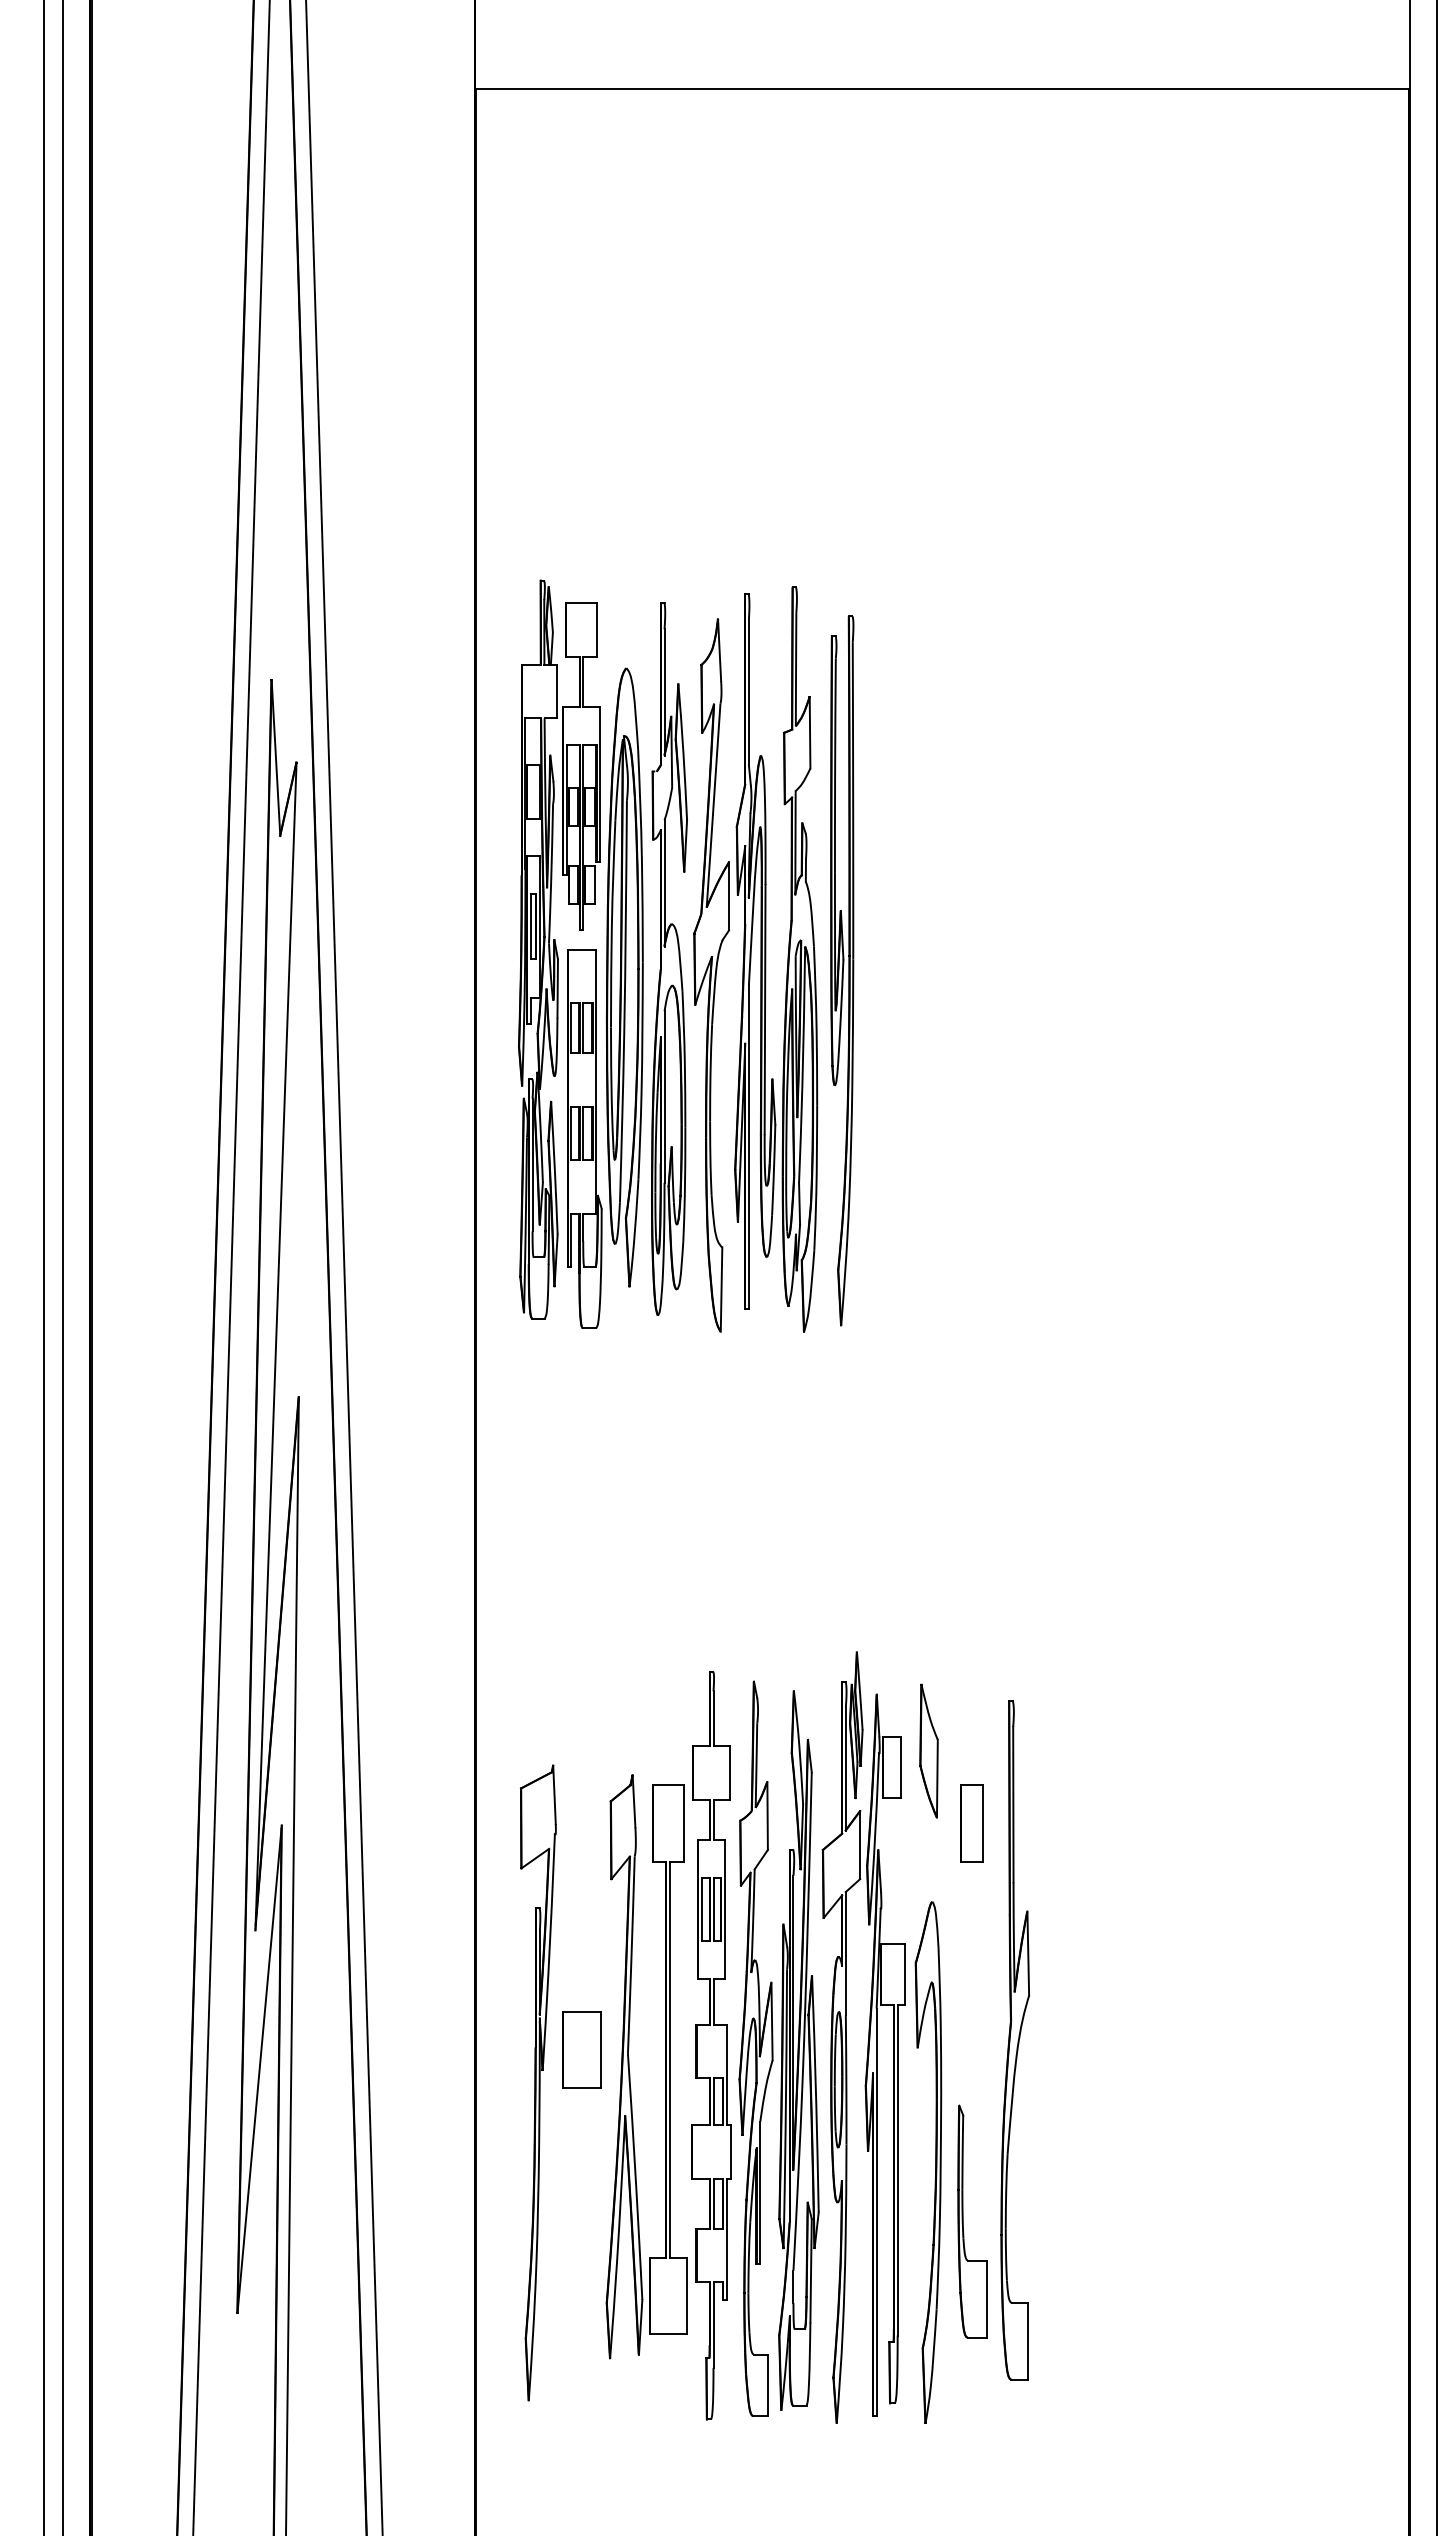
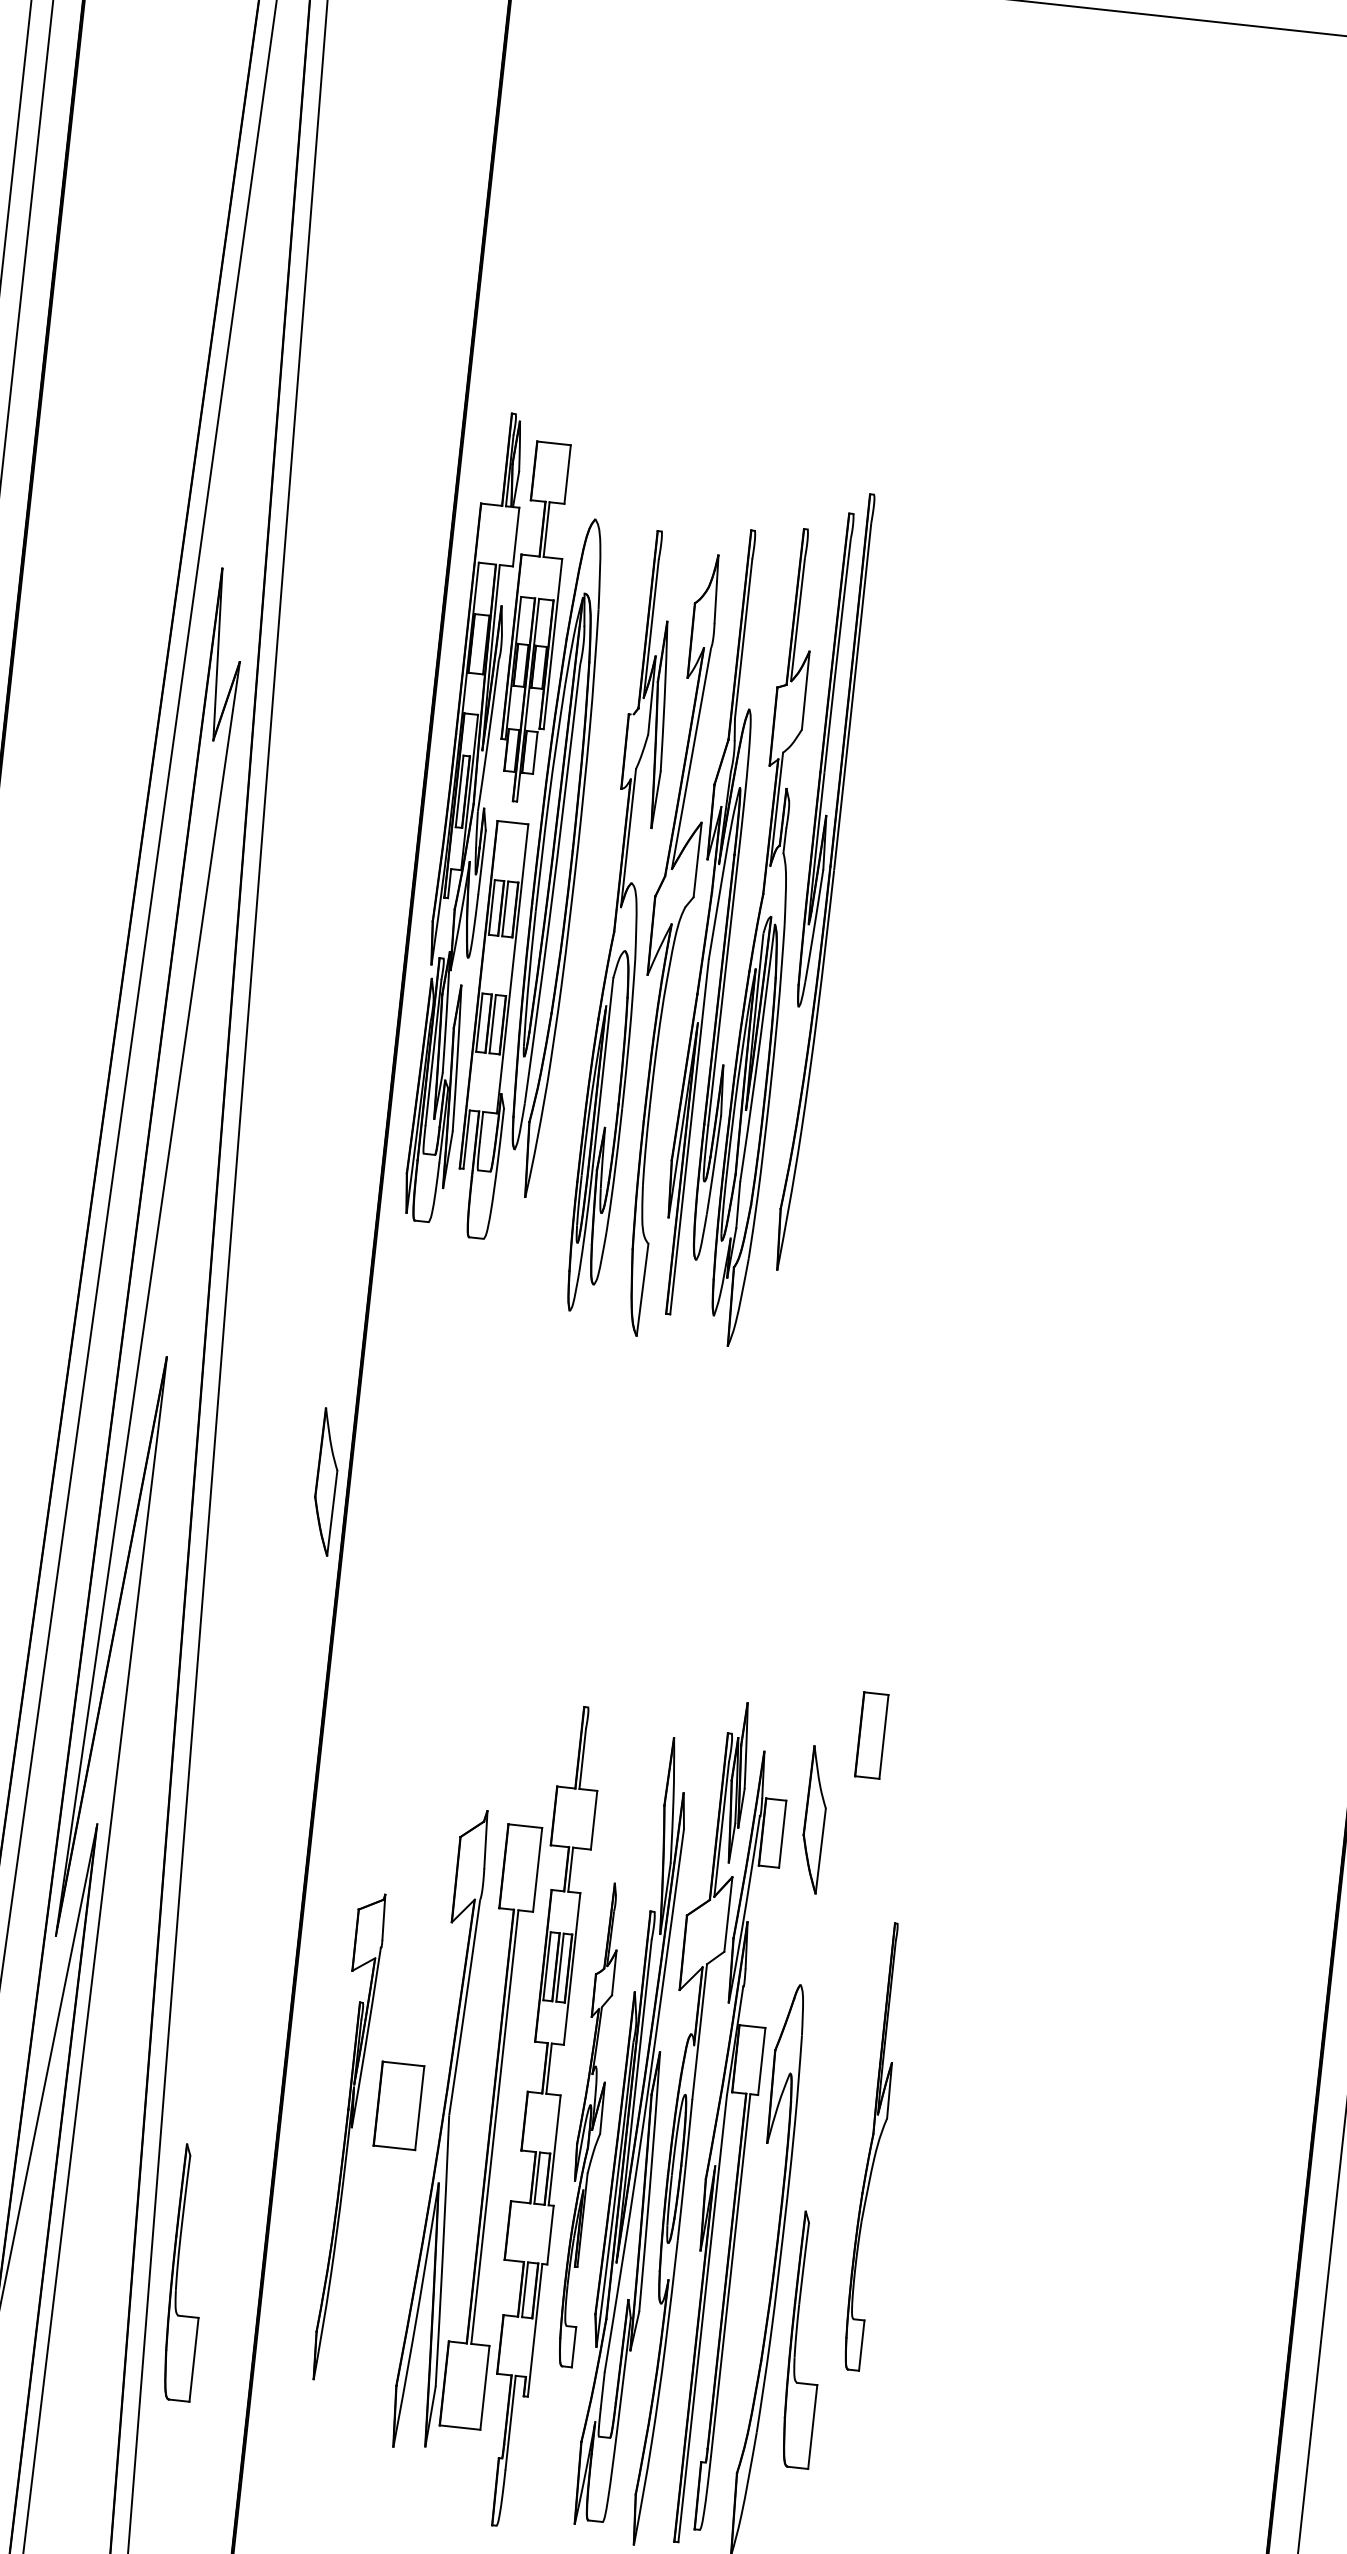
part: (580, 953) -> (511, 826), moved
part: (842, 970) -> (820, 881), moved
part: (454, 1493) -> (325, 1481), added
part: (971, 1823) -> (871, 1735), moved
part: (1014, 2040) -> (874, 2146), size x0.6
part: (755, 2048) -> (589, 2124), size x0.6
part: (537, 2082) -> (346, 2136), size x0.7
part: (398, 2221) -> (178, 2271), added

